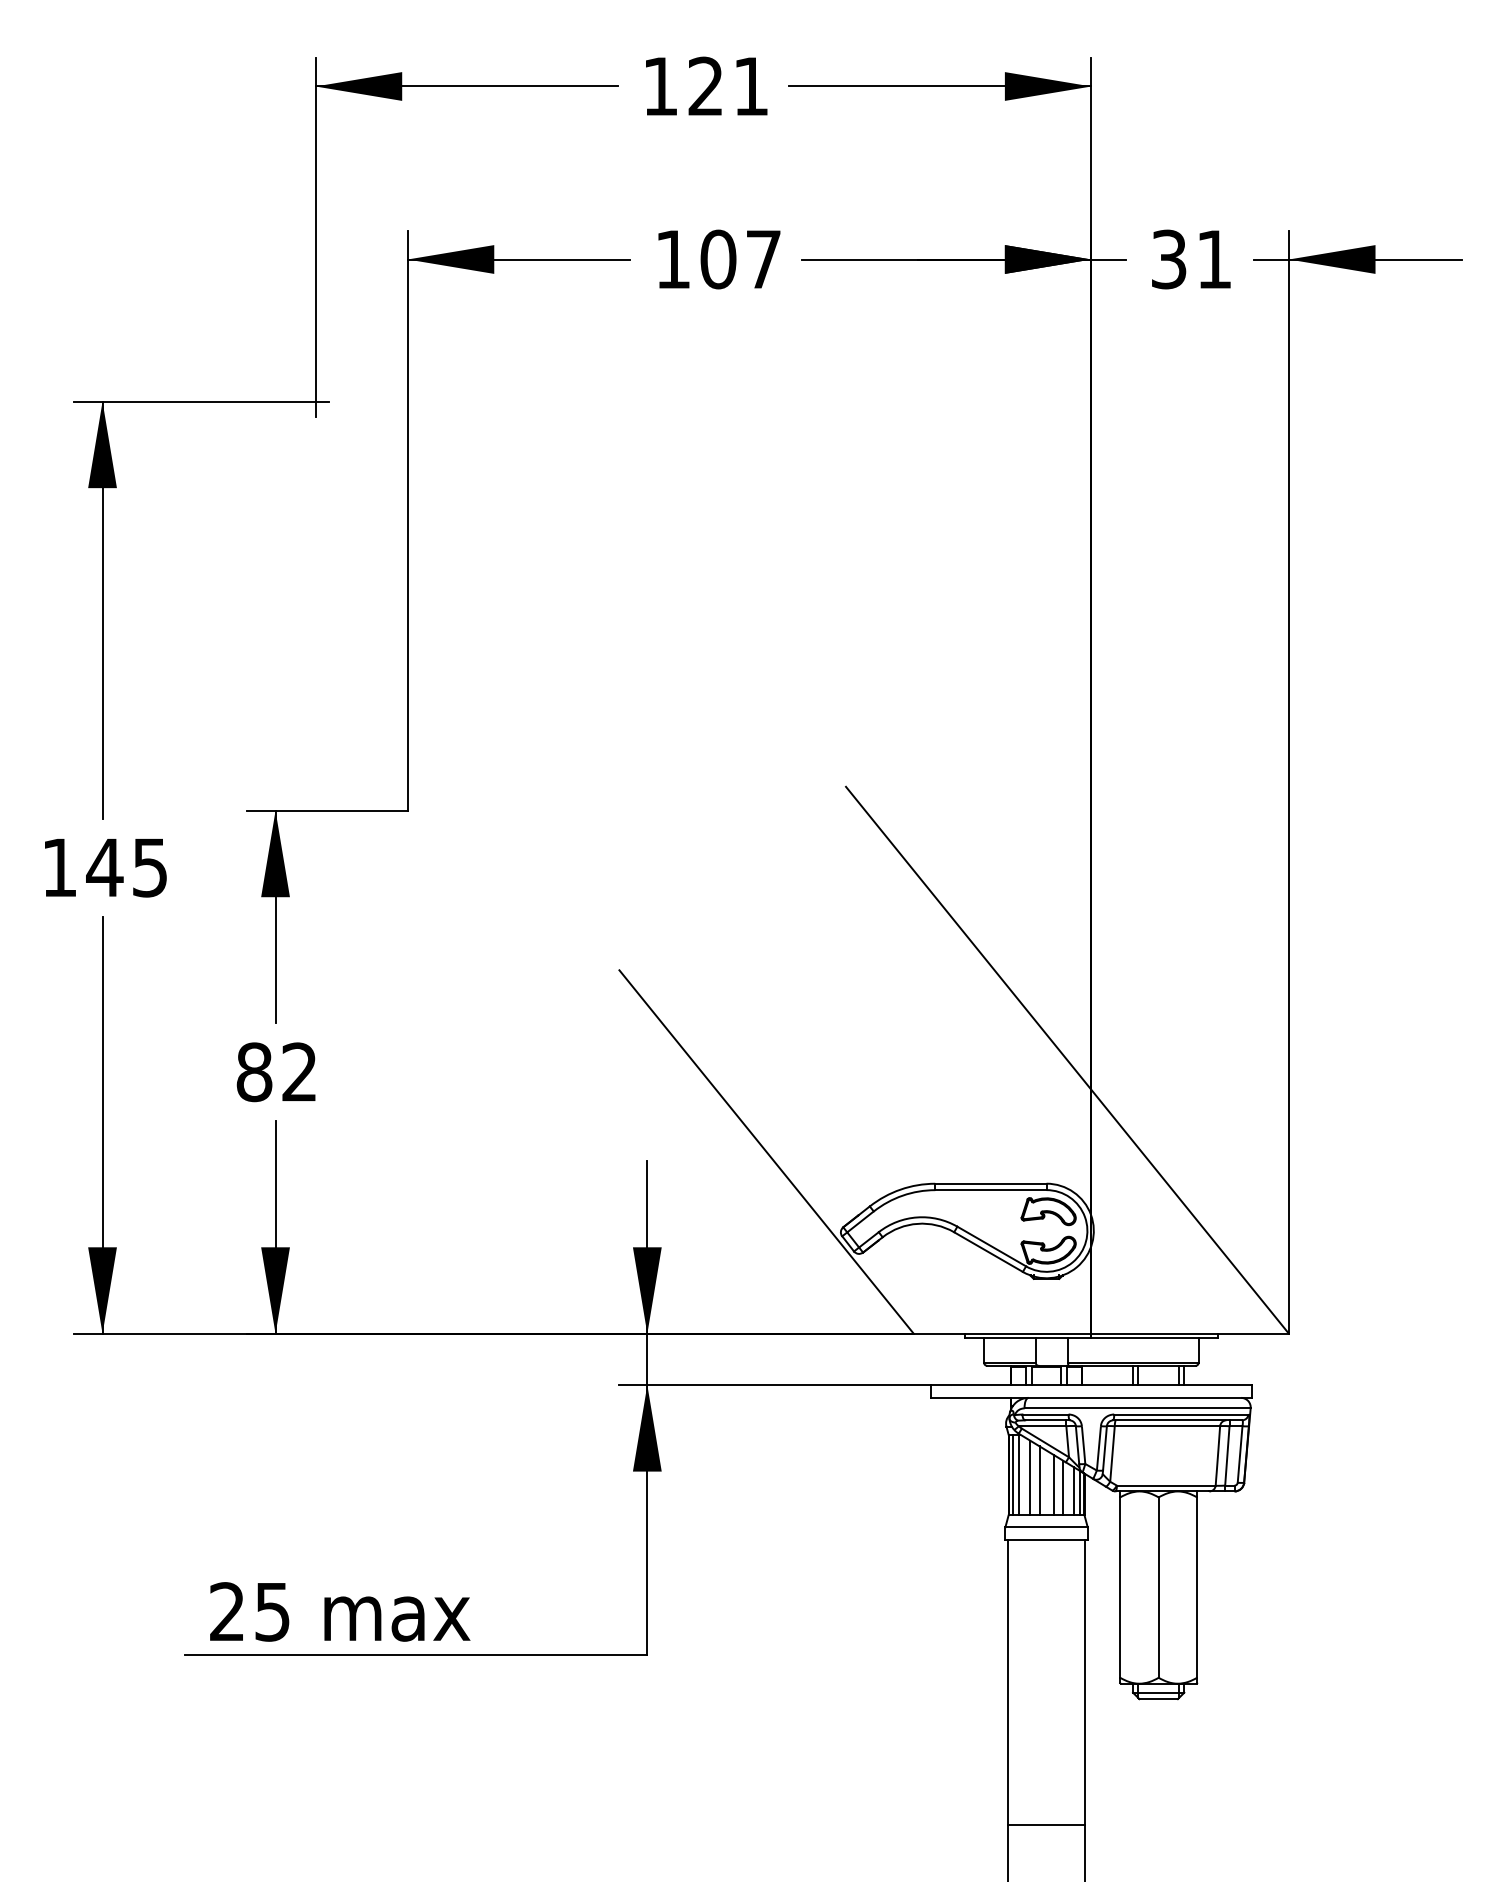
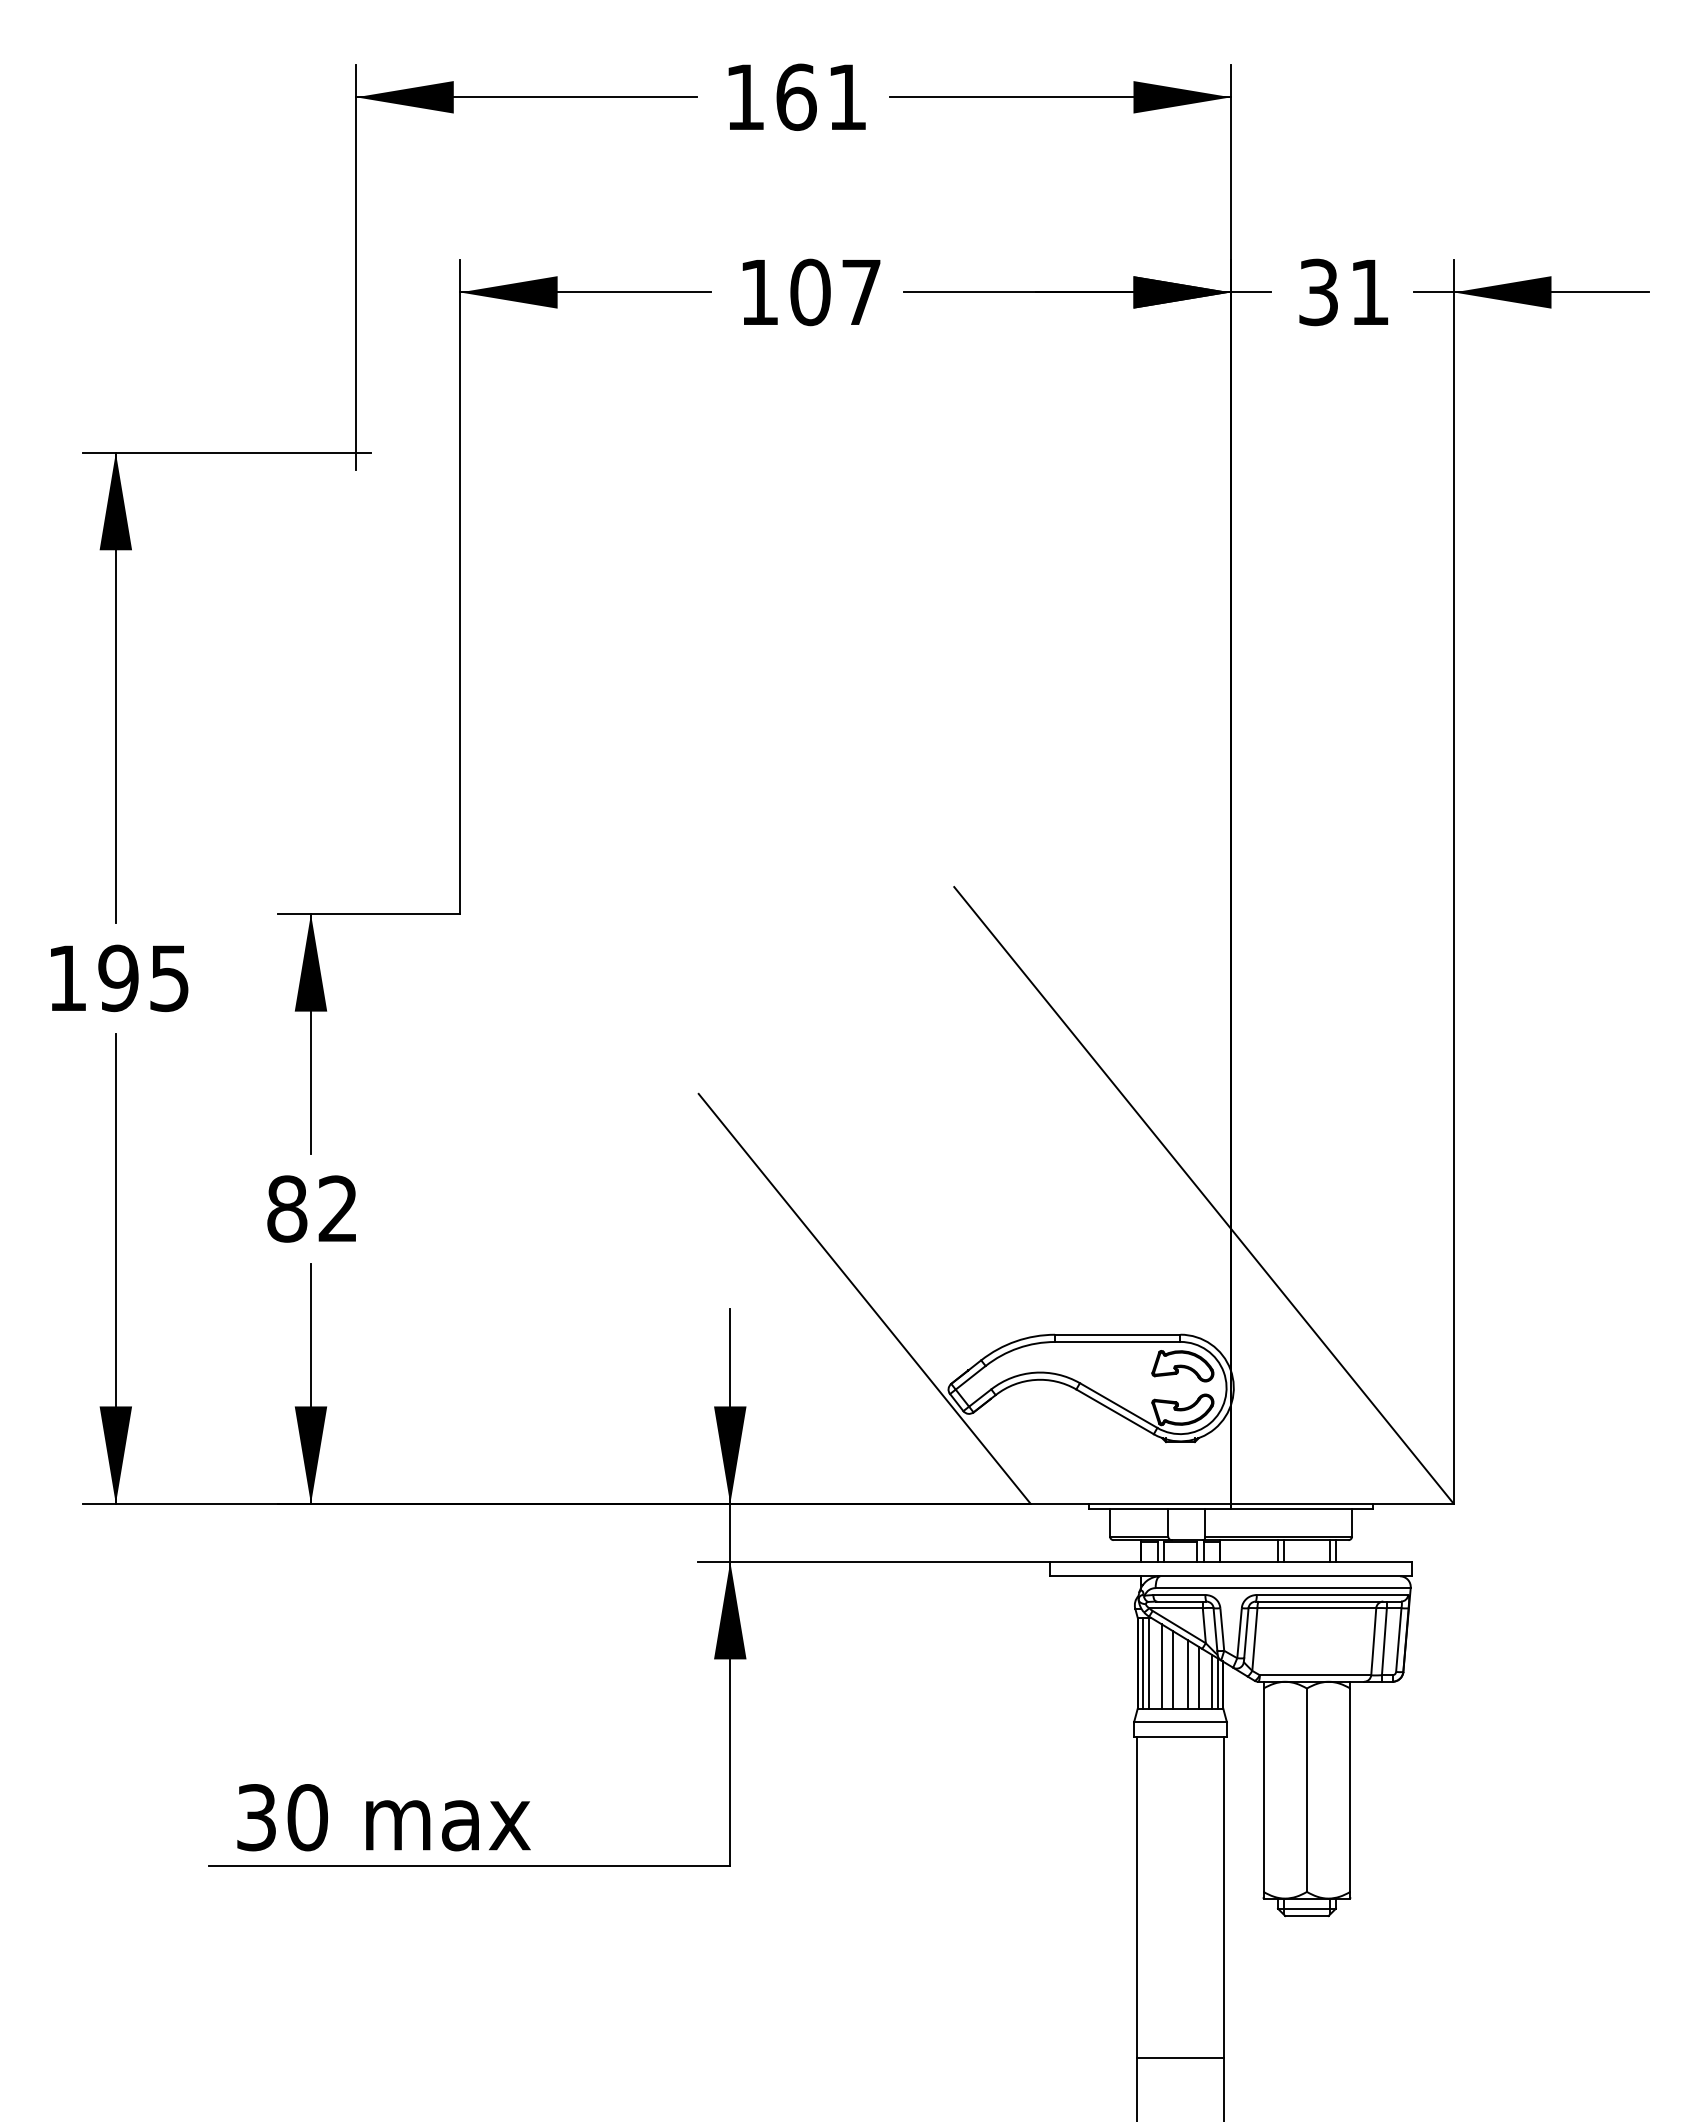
text: (706, 85) -> (796, 96), 121 -> 161
text: (104, 867) -> (118, 978), 145 -> 195
text: (250, 1611) -> (282, 1817), 25 -> 30

